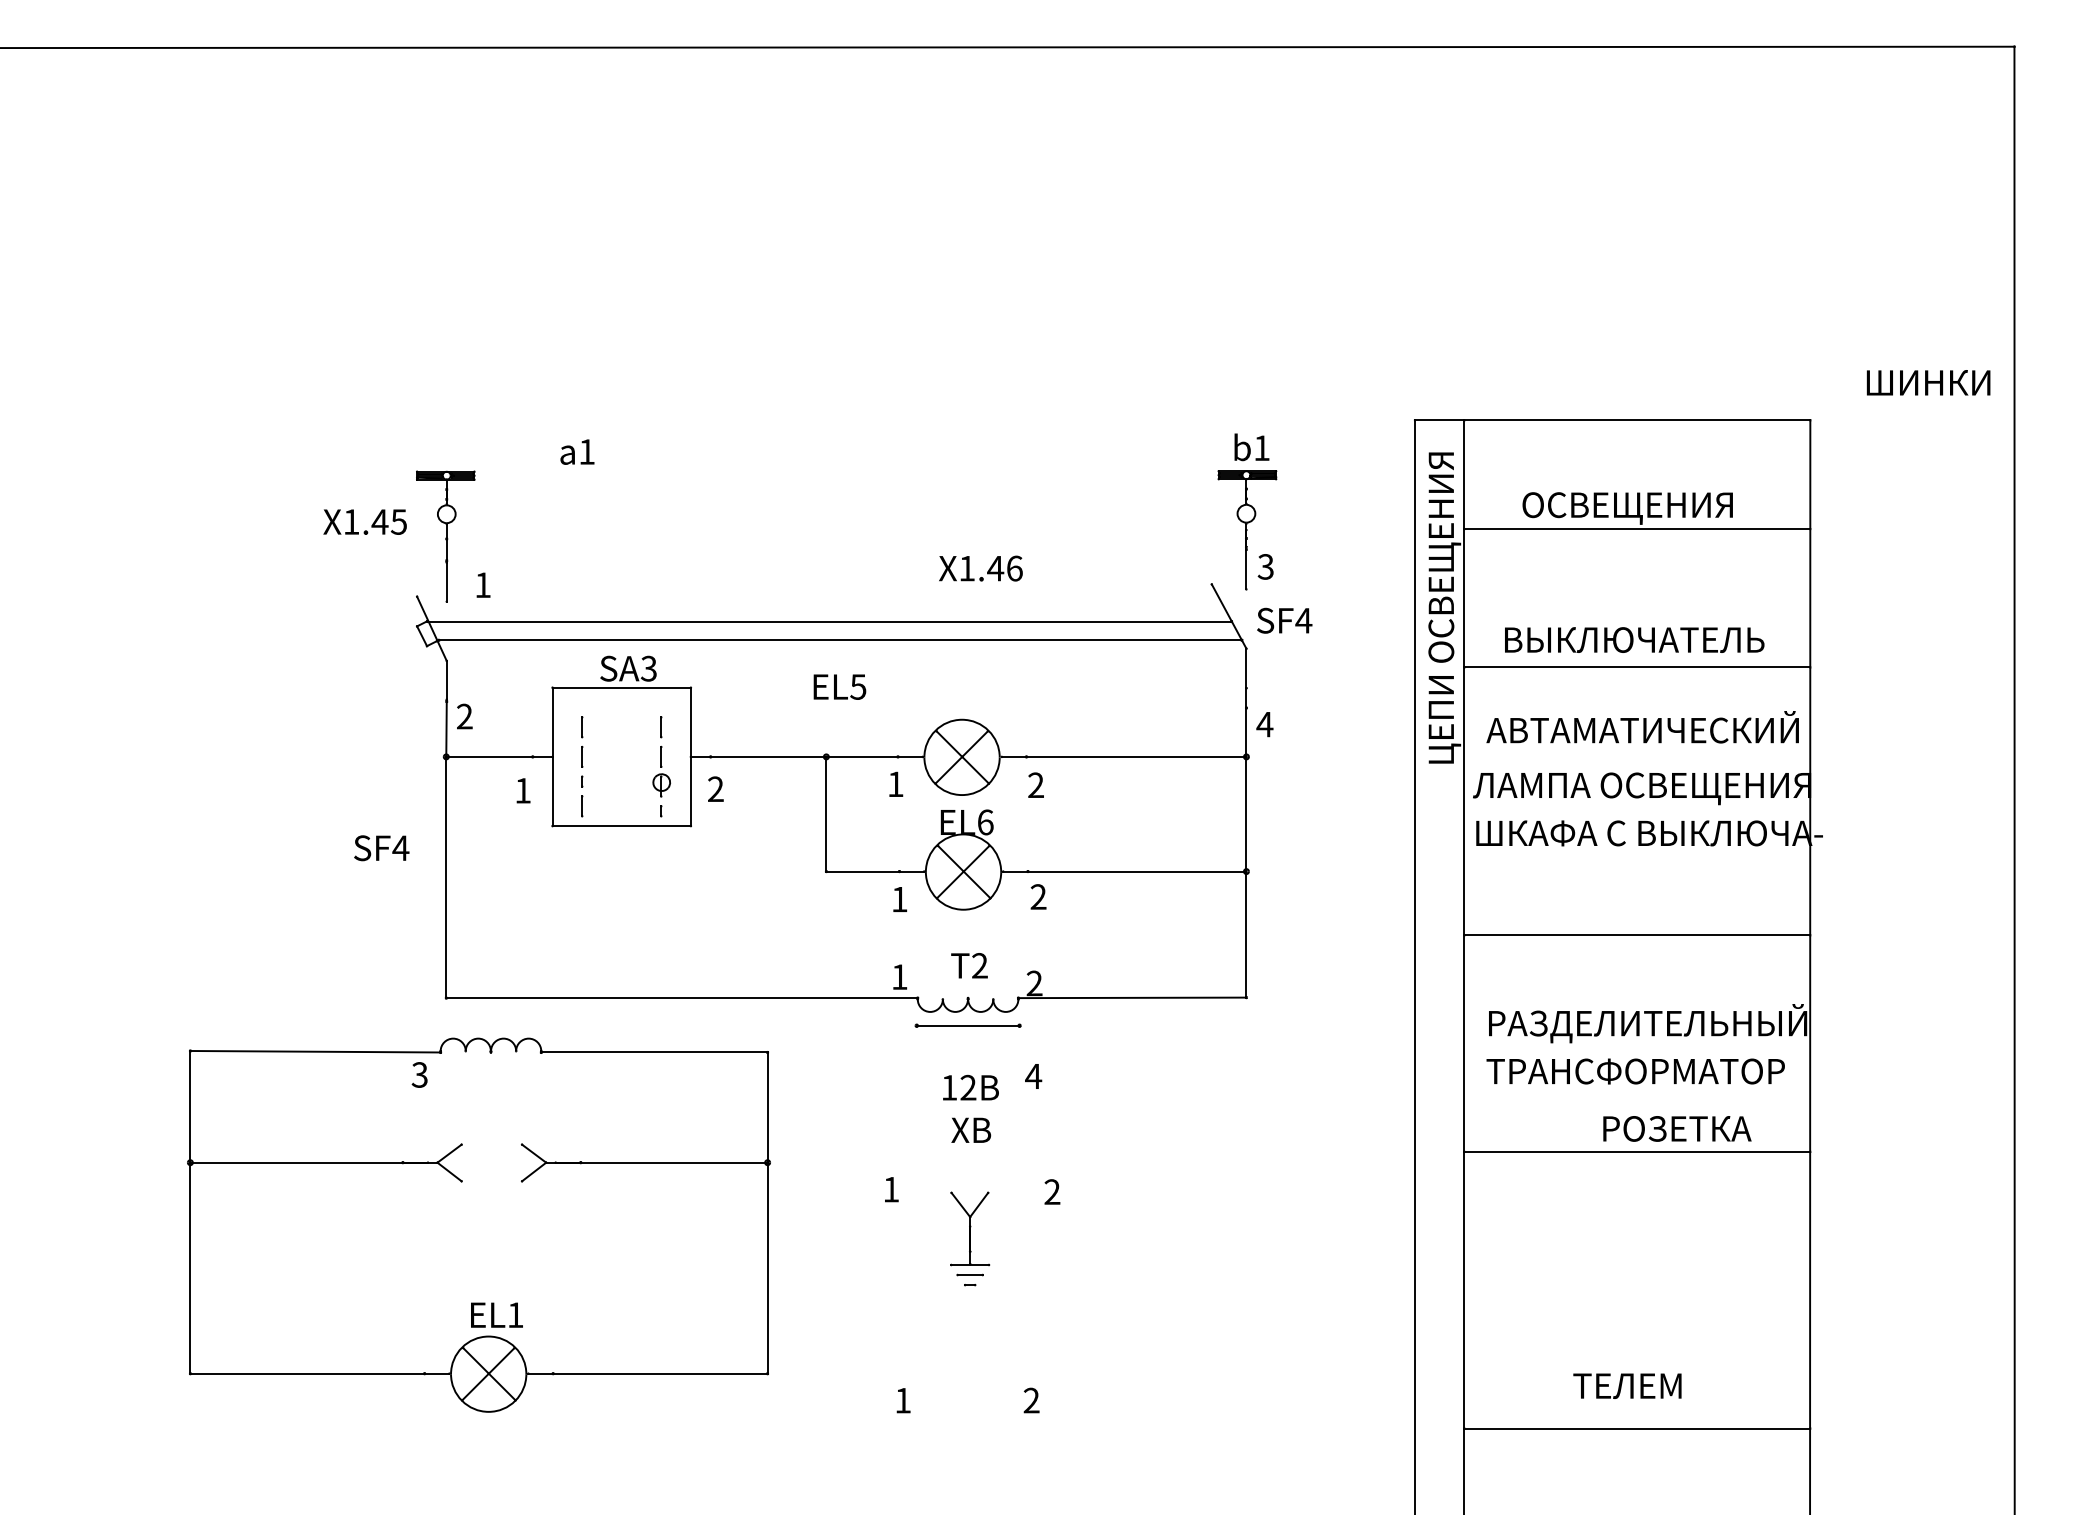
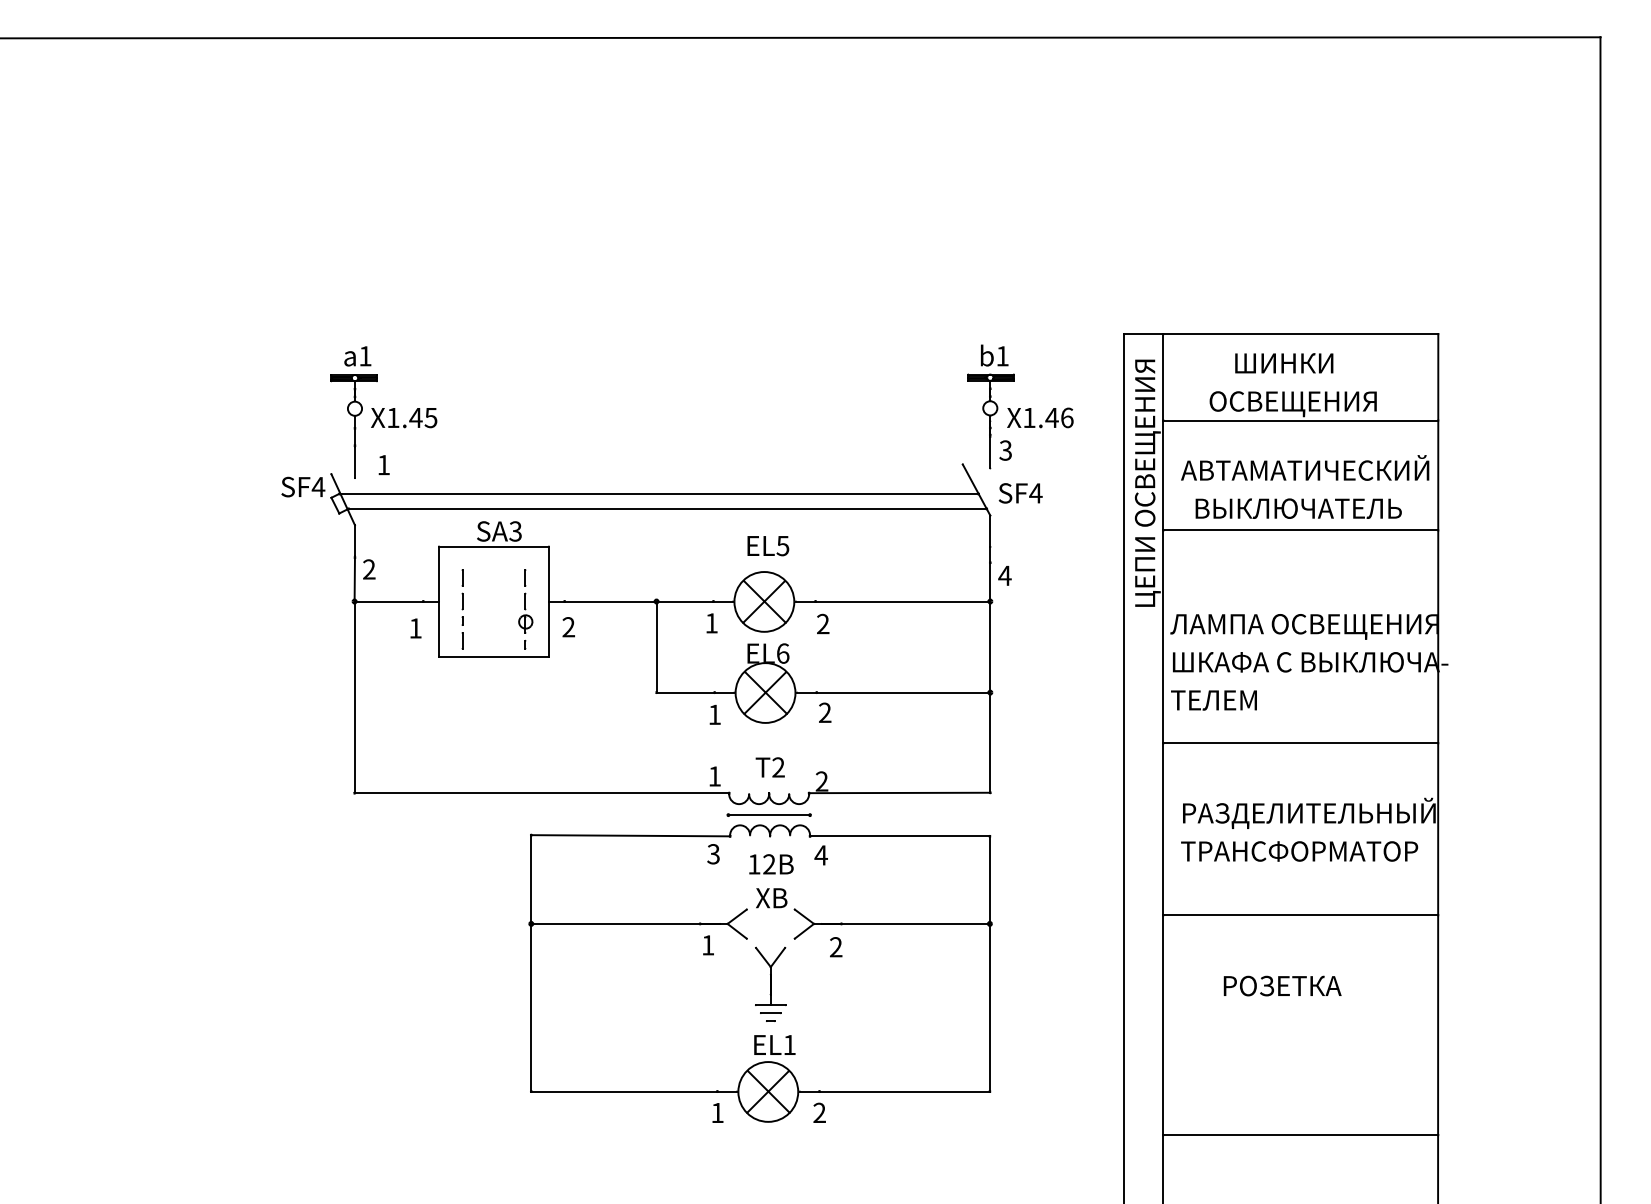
text: (1928, 383) -> (1284, 363), moved
text: (577, 452) -> (357, 356), moved
text: (365, 522) -> (404, 418), moved
text: (981, 568) -> (1040, 417), moved
text: (840, 687) -> (768, 546), moved
text: (1643, 726) -> (1305, 467), moved
text: (381, 847) -> (303, 486), moved
text: (1677, 1128) -> (1282, 985), moved
part: (478, 1225) -> (760, 973), moved
text: (1626, 1386) -> (1213, 700), moved

